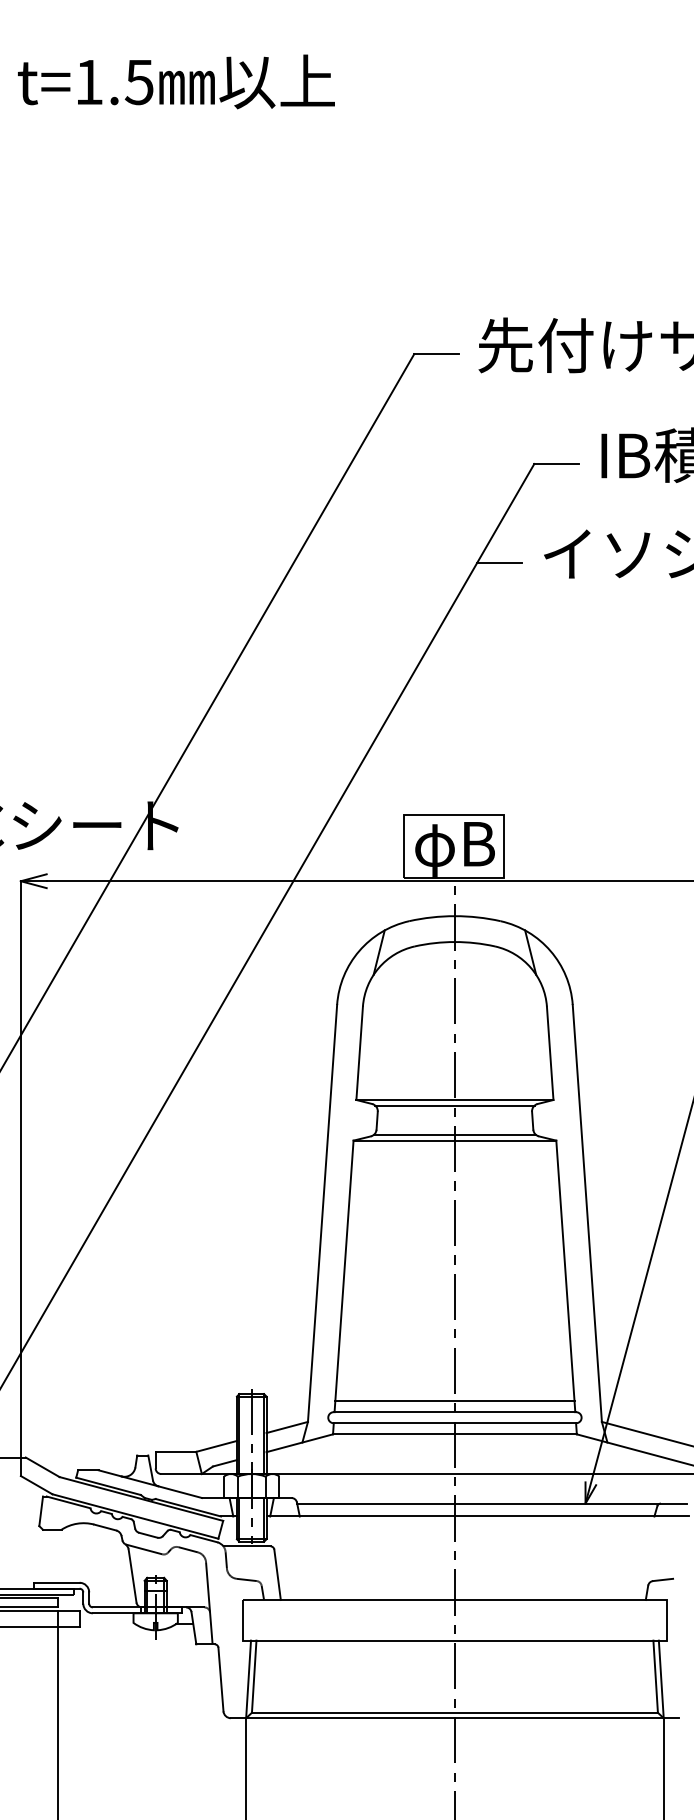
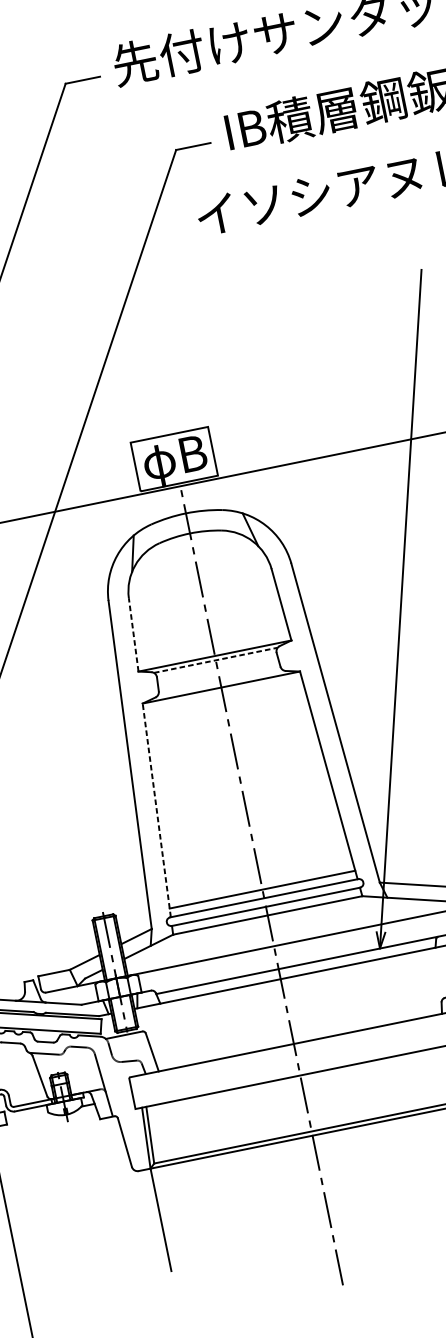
line: (499, 562) -> (164, 231), removed
line: (359, 1053) -> (133, 635), solid -> dashed
line: (454, 1105) -> (215, 660), solid -> dashed
line: (454, 1135) -> (220, 683), removed
line: (344, 1275) -> (156, 809), solid -> dashed

